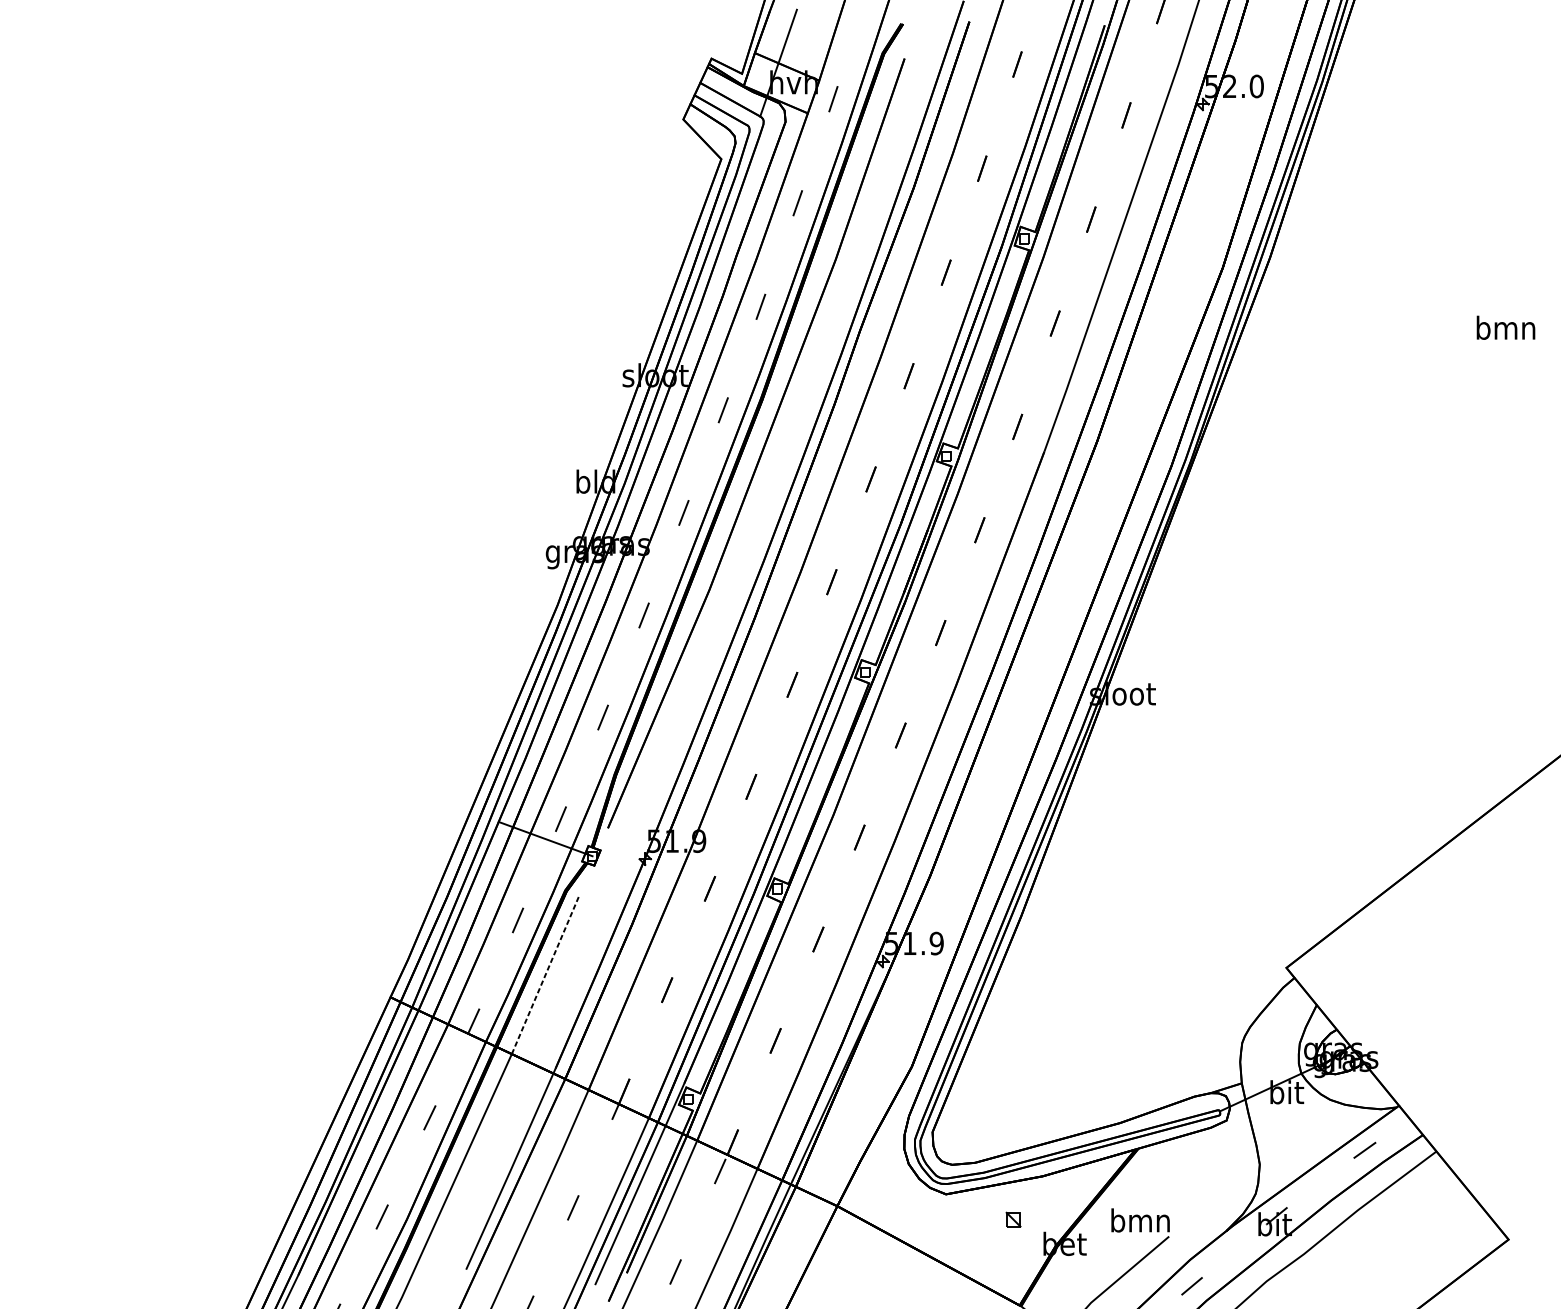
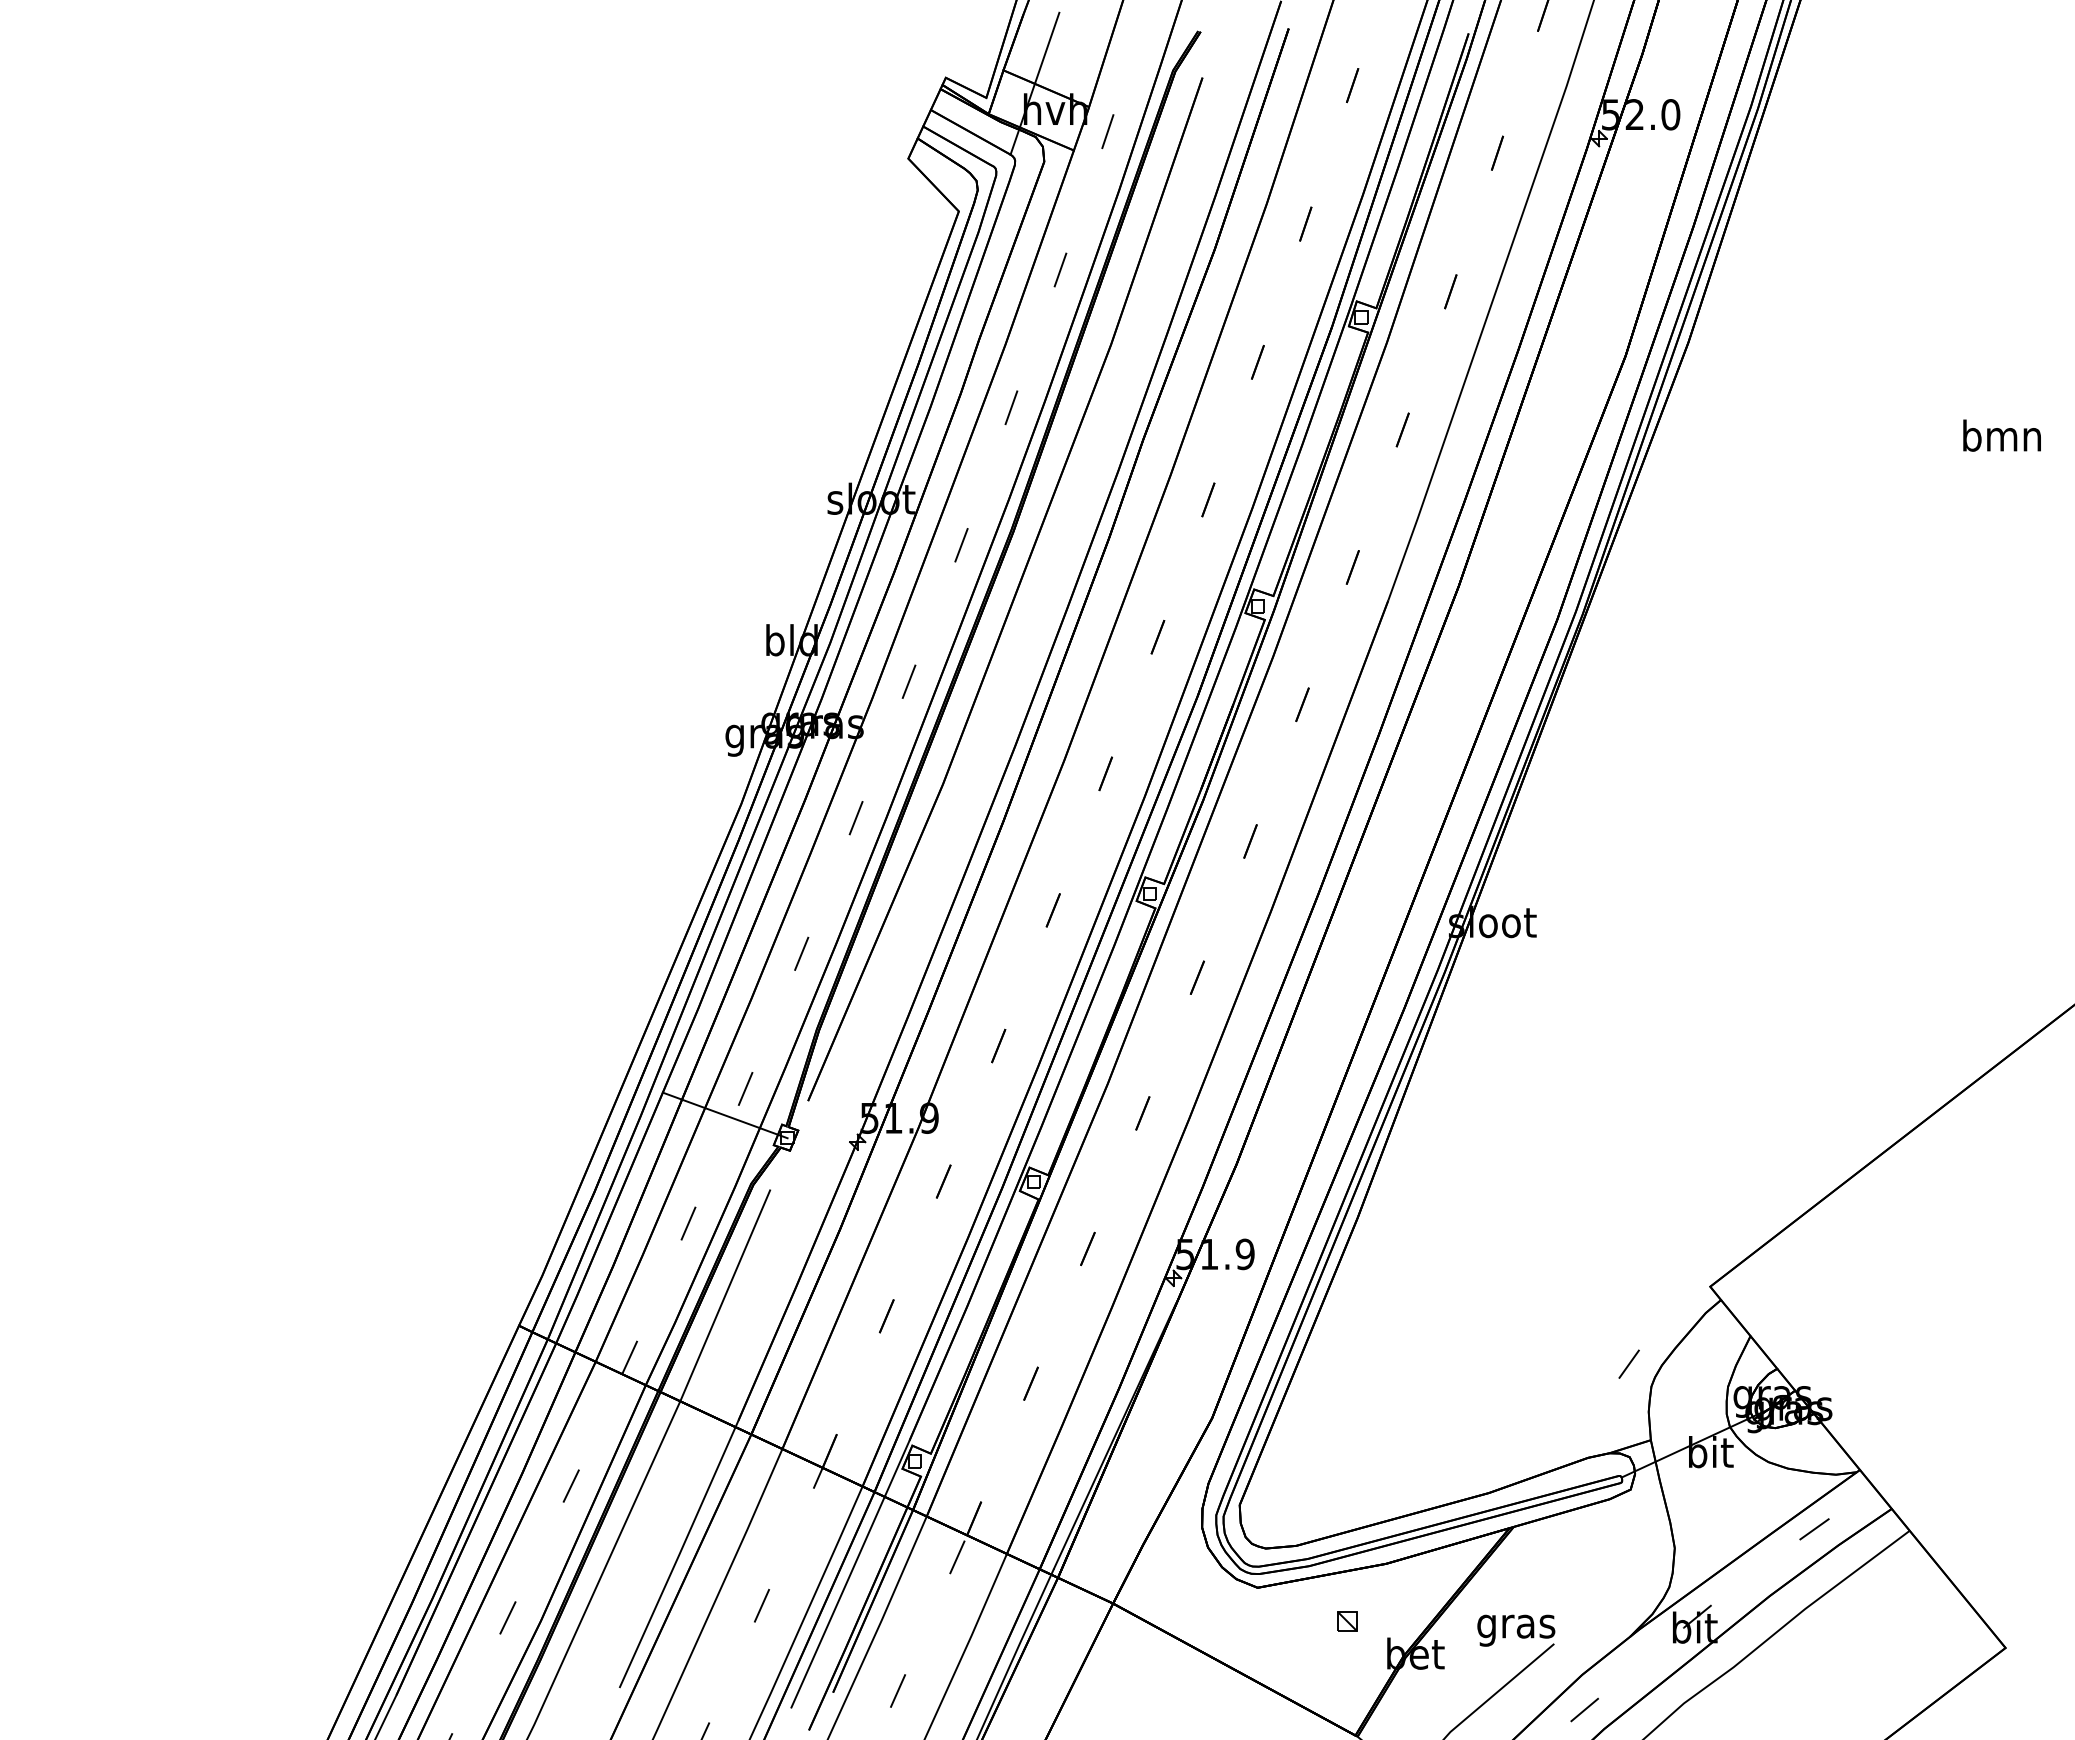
line: (545, 974) -> (725, 1295), dashed -> solid
line: (1224, 1025) -> (1628, 1363), added
text: (1140, 1223) -> (1516, 1626), bmn -> gras

